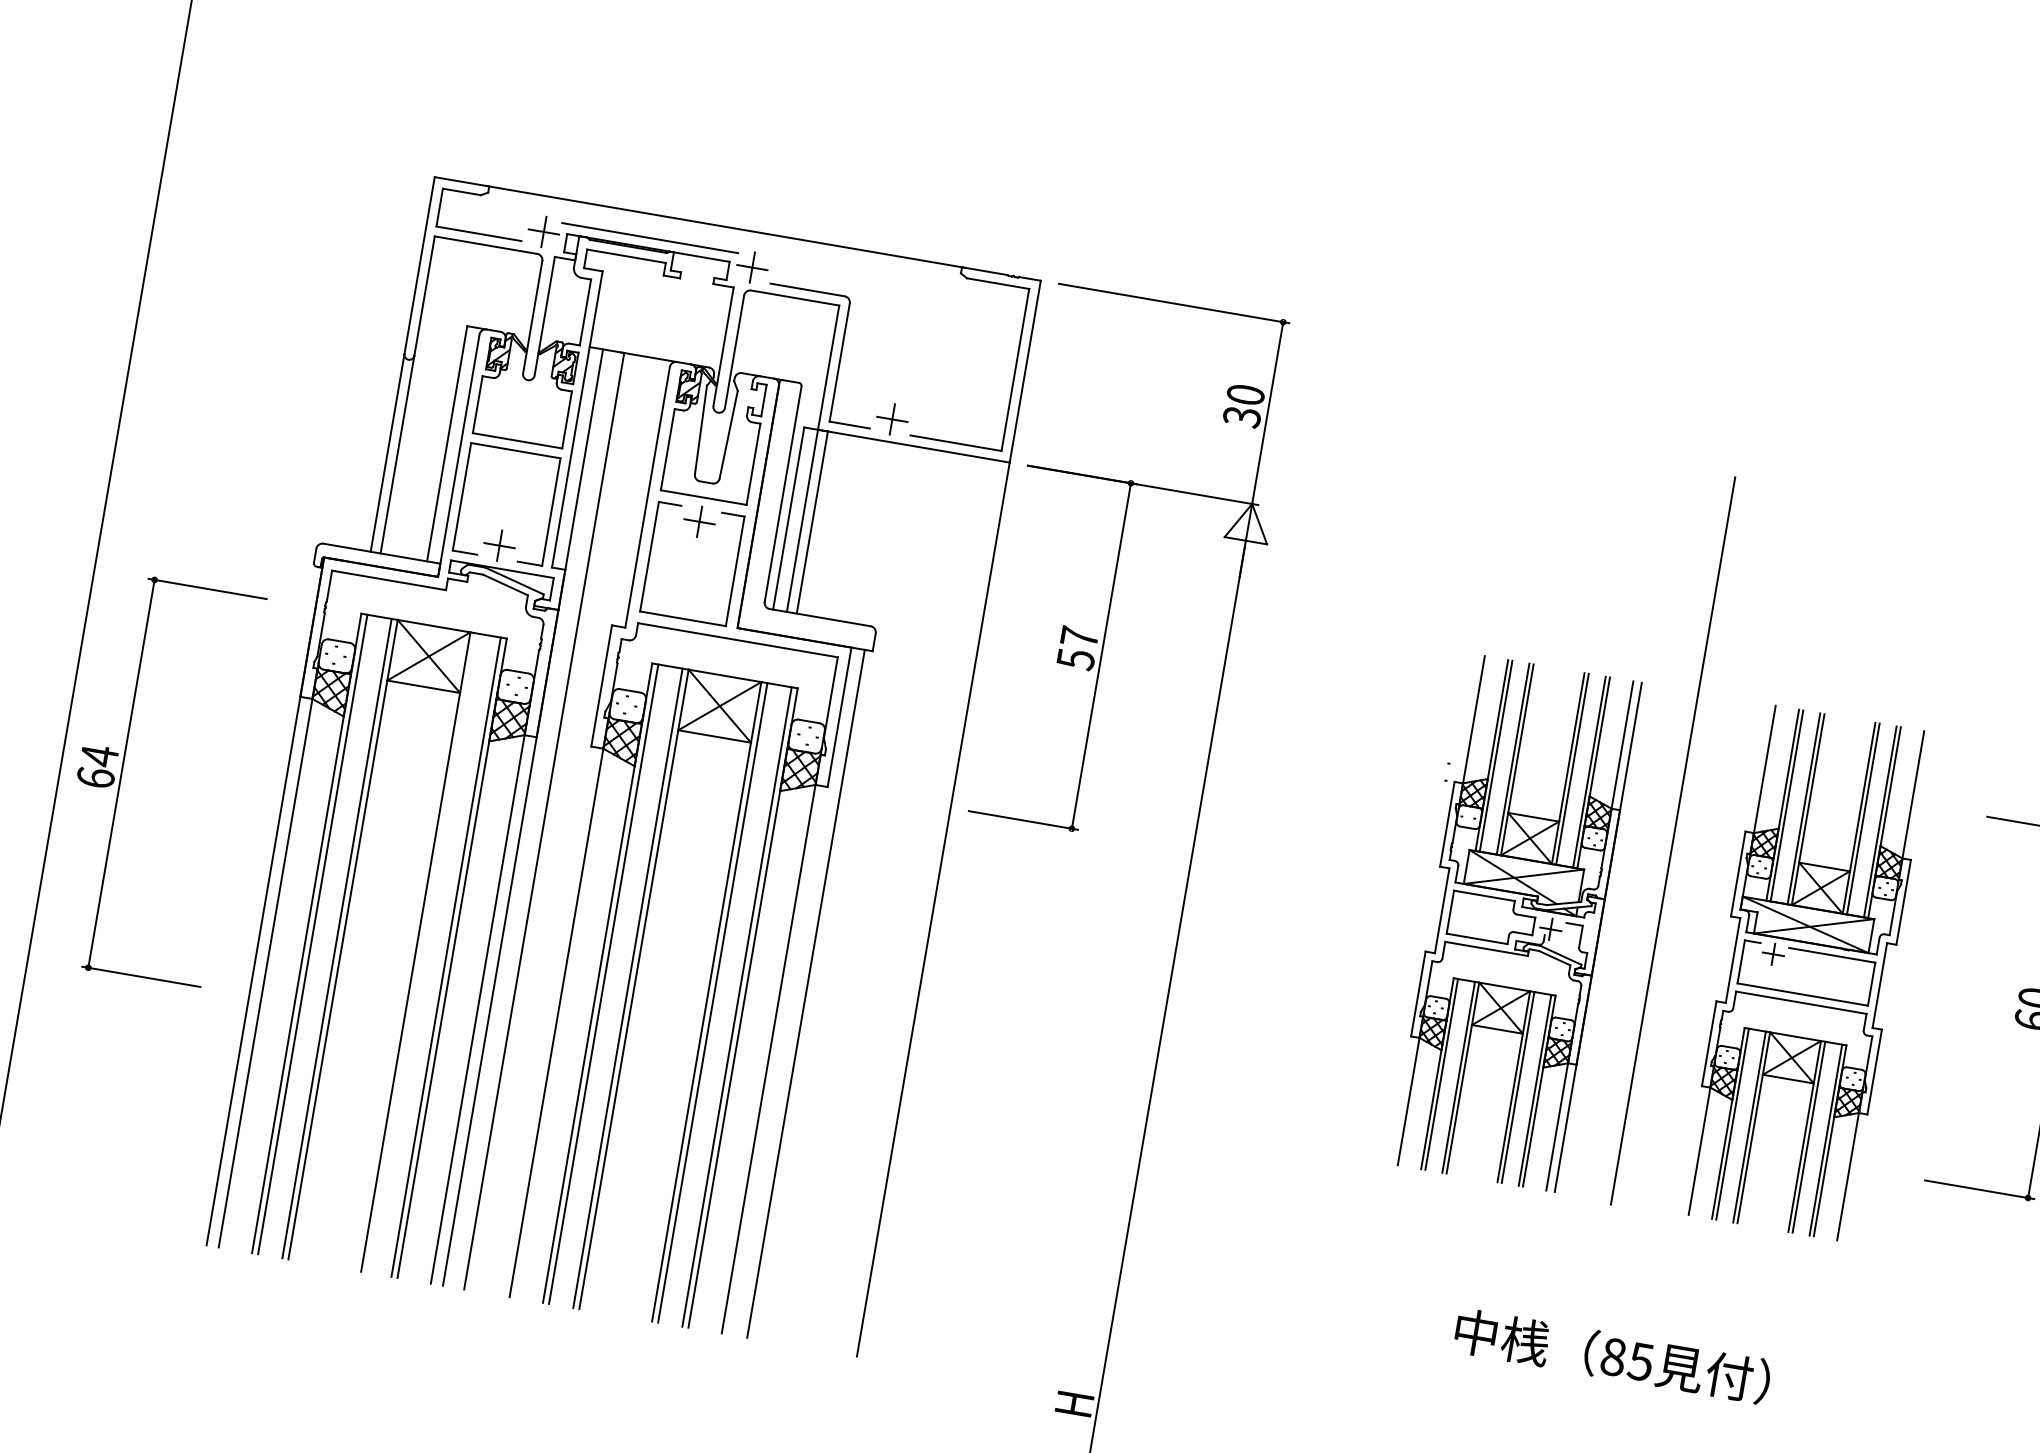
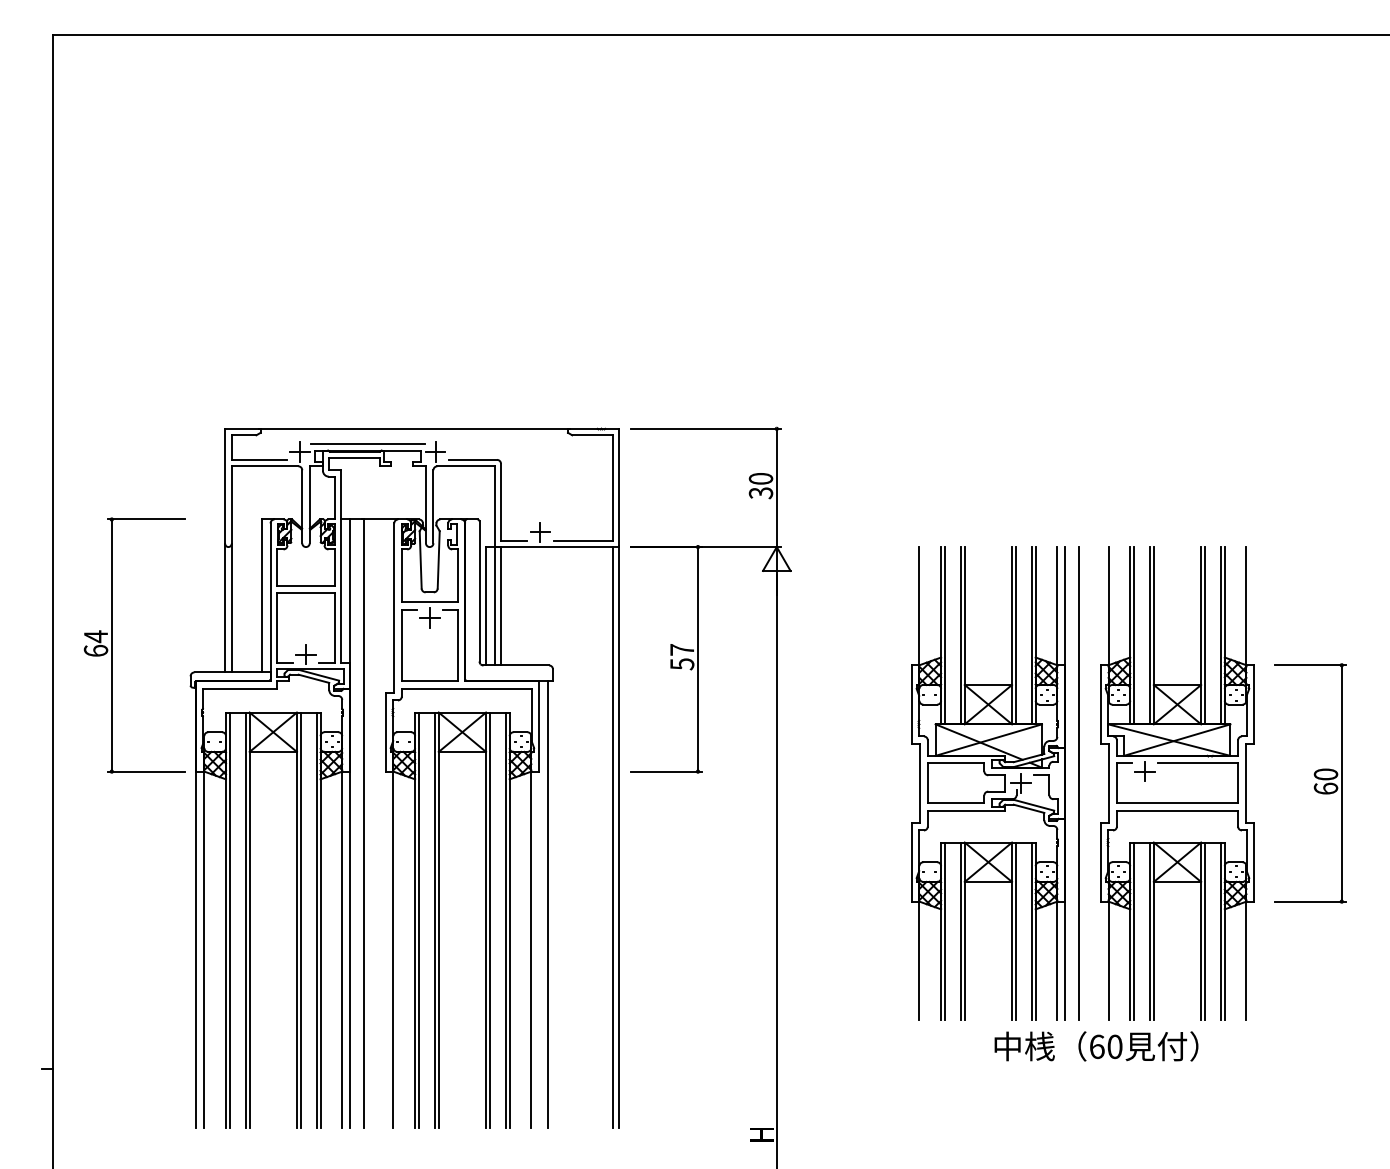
part: (122, 773) -> (112, 645), moved
line: (1672, 840) -> (1078, 783), moved
line: (923, 907) -> (612, 837), added
part: (1515, 923) -> (988, 783), size x1.43
line: (421, 953) -> (300, 920), added
part: (1806, 973) -> (1177, 783), size x1.43
text: (1626, 1358) -> (1105, 1046), 85 -> 60

